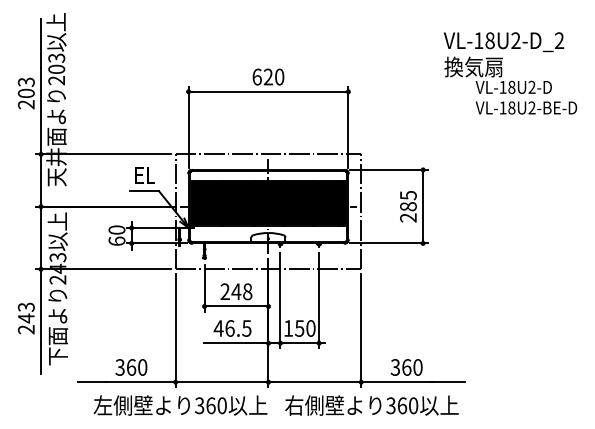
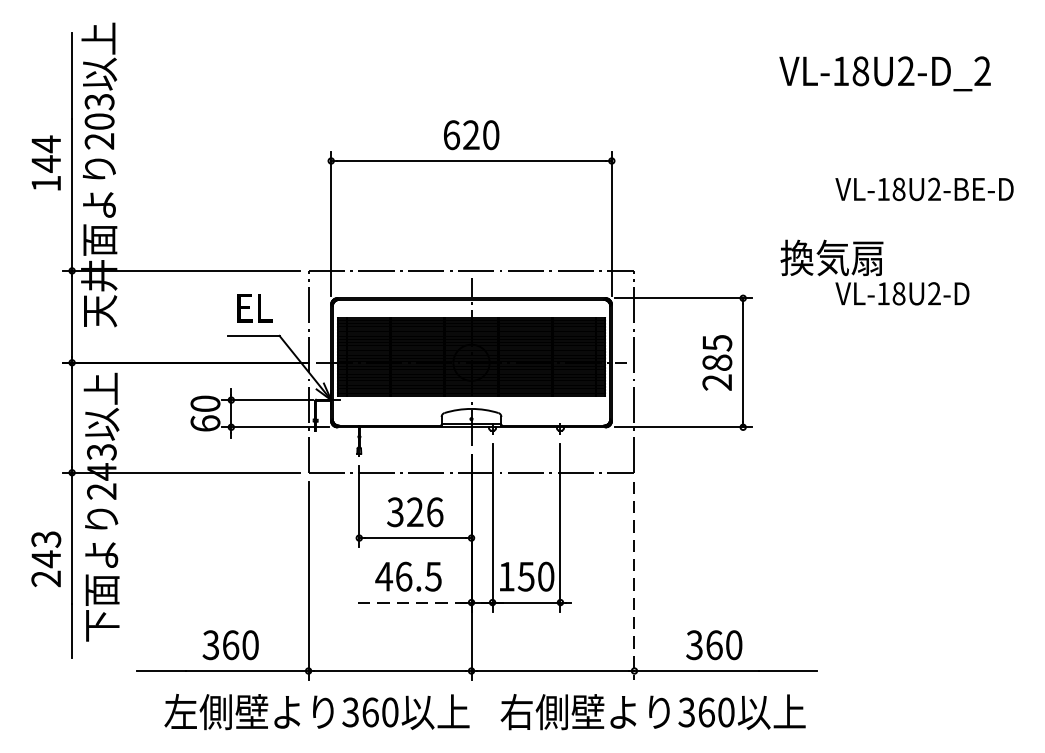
text: (497, 74) -> (873, 271), moved
text: (25, 93) -> (44, 163), 203 -> 144
text: (236, 291) -> (415, 511), 248 -> 326
line: (361, 331) -> (634, 581), solid -> dashed
line: (236, 343) -> (415, 603), solid -> dashed

